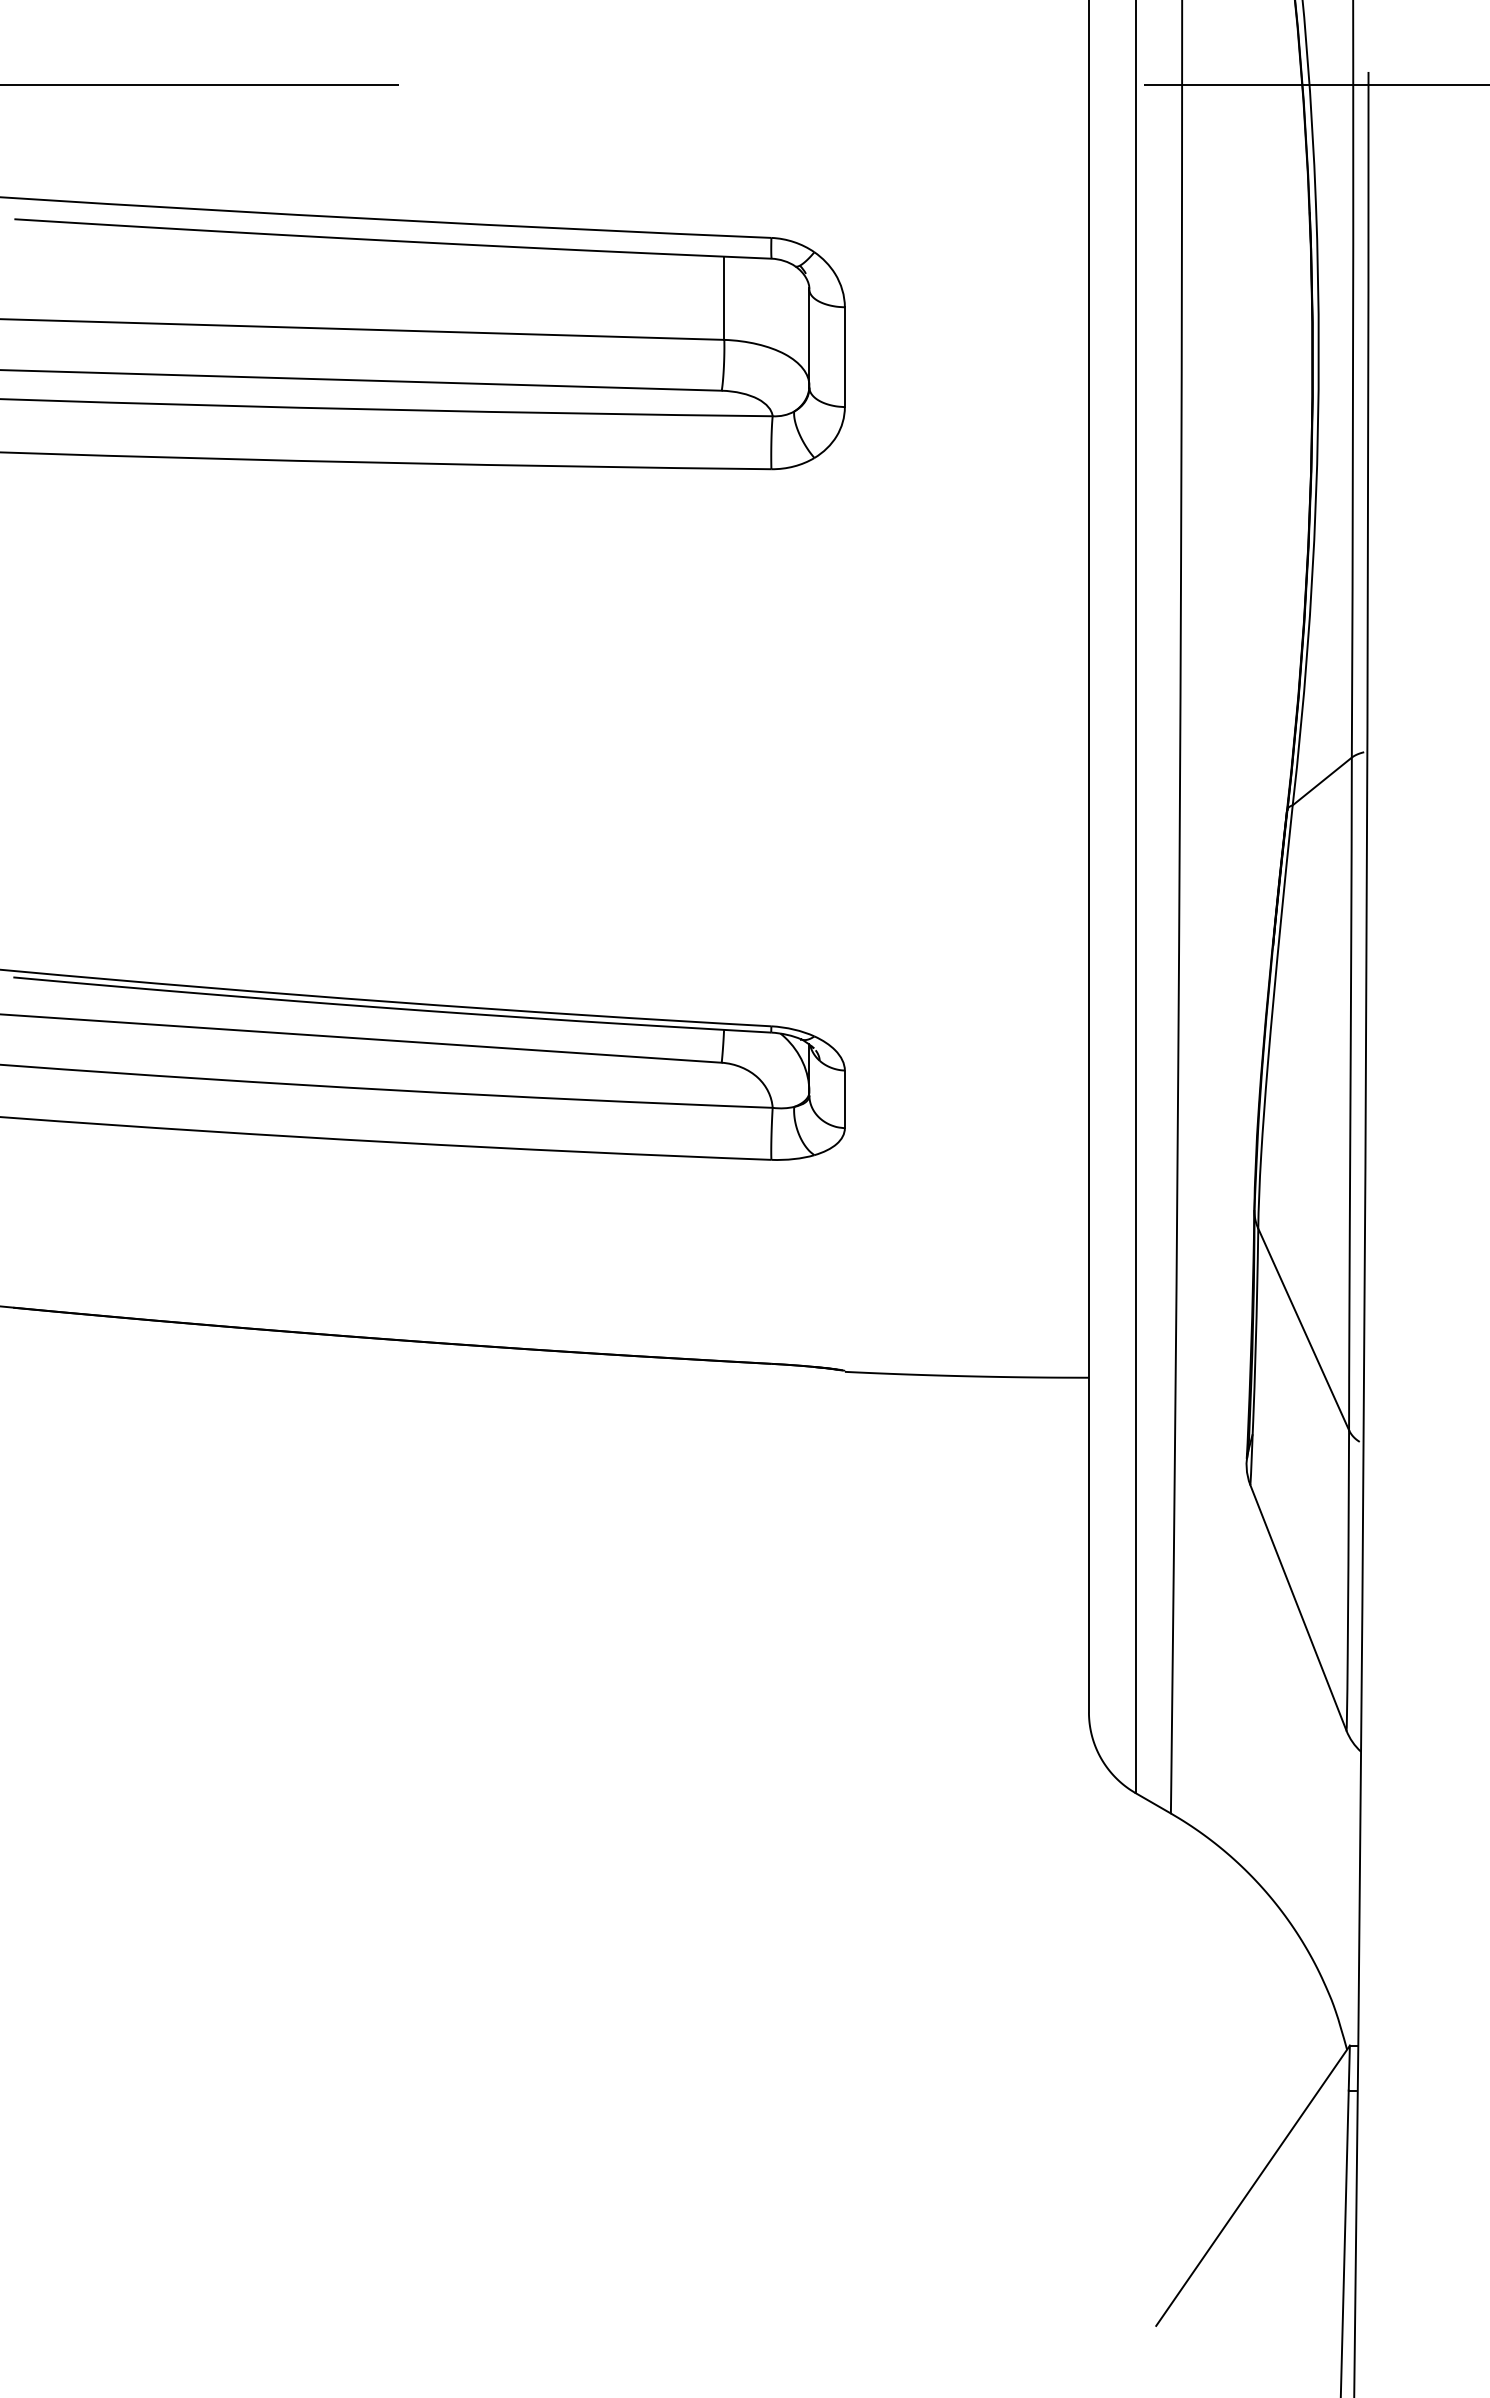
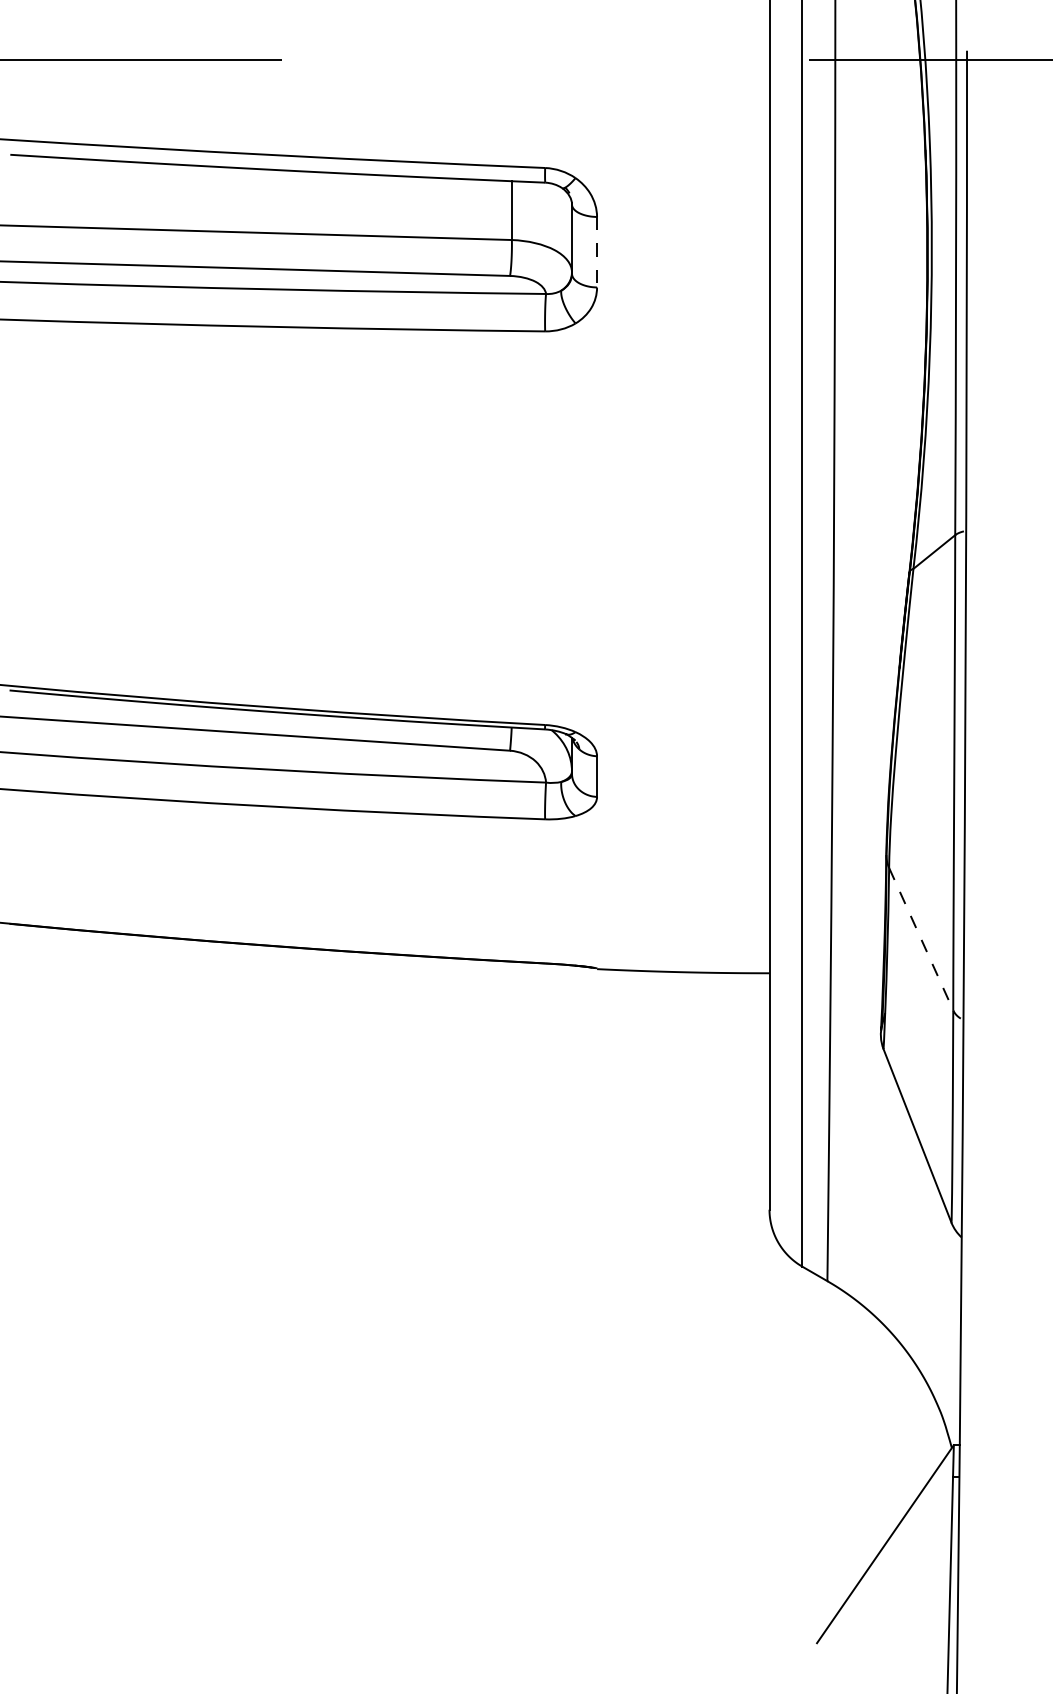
line: (844, 357) -> (596, 252), solid -> dashed
line: (1303, 1329) -> (921, 939), solid -> dashed

